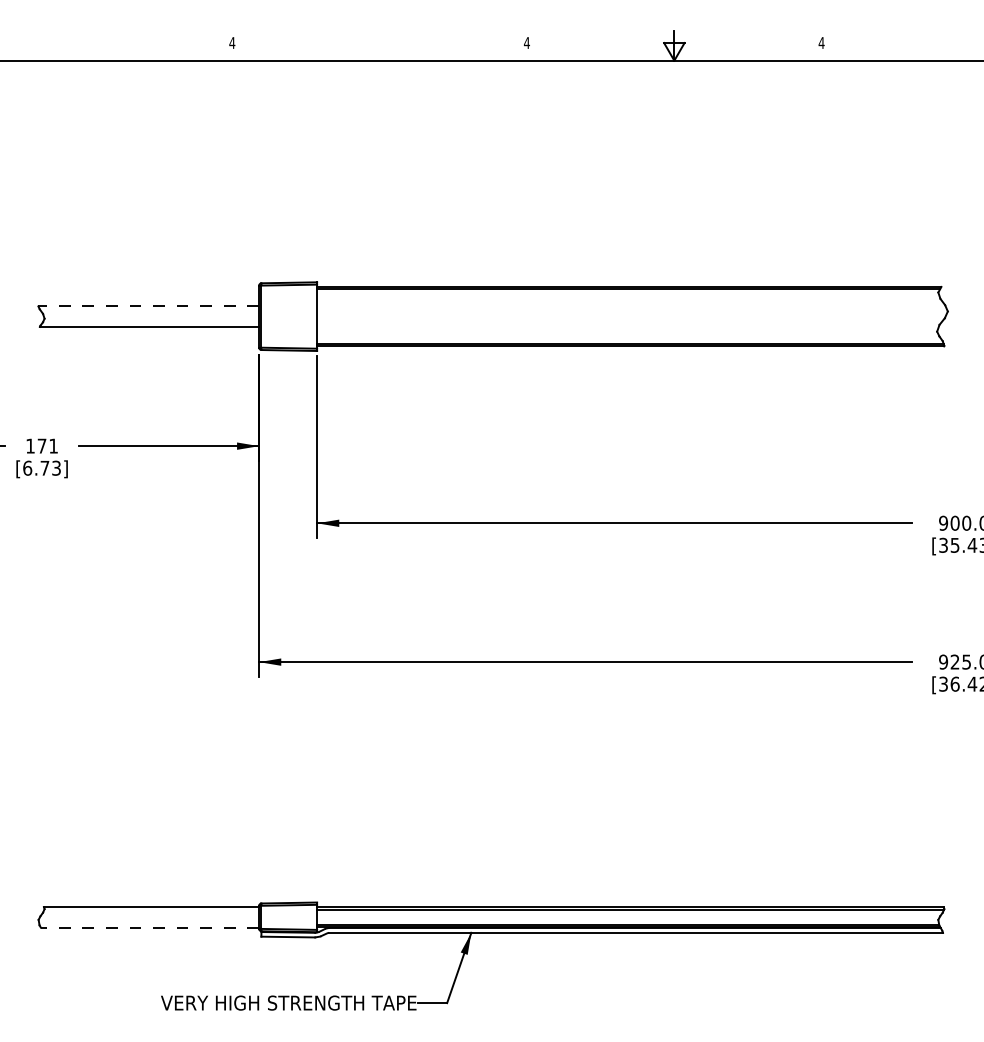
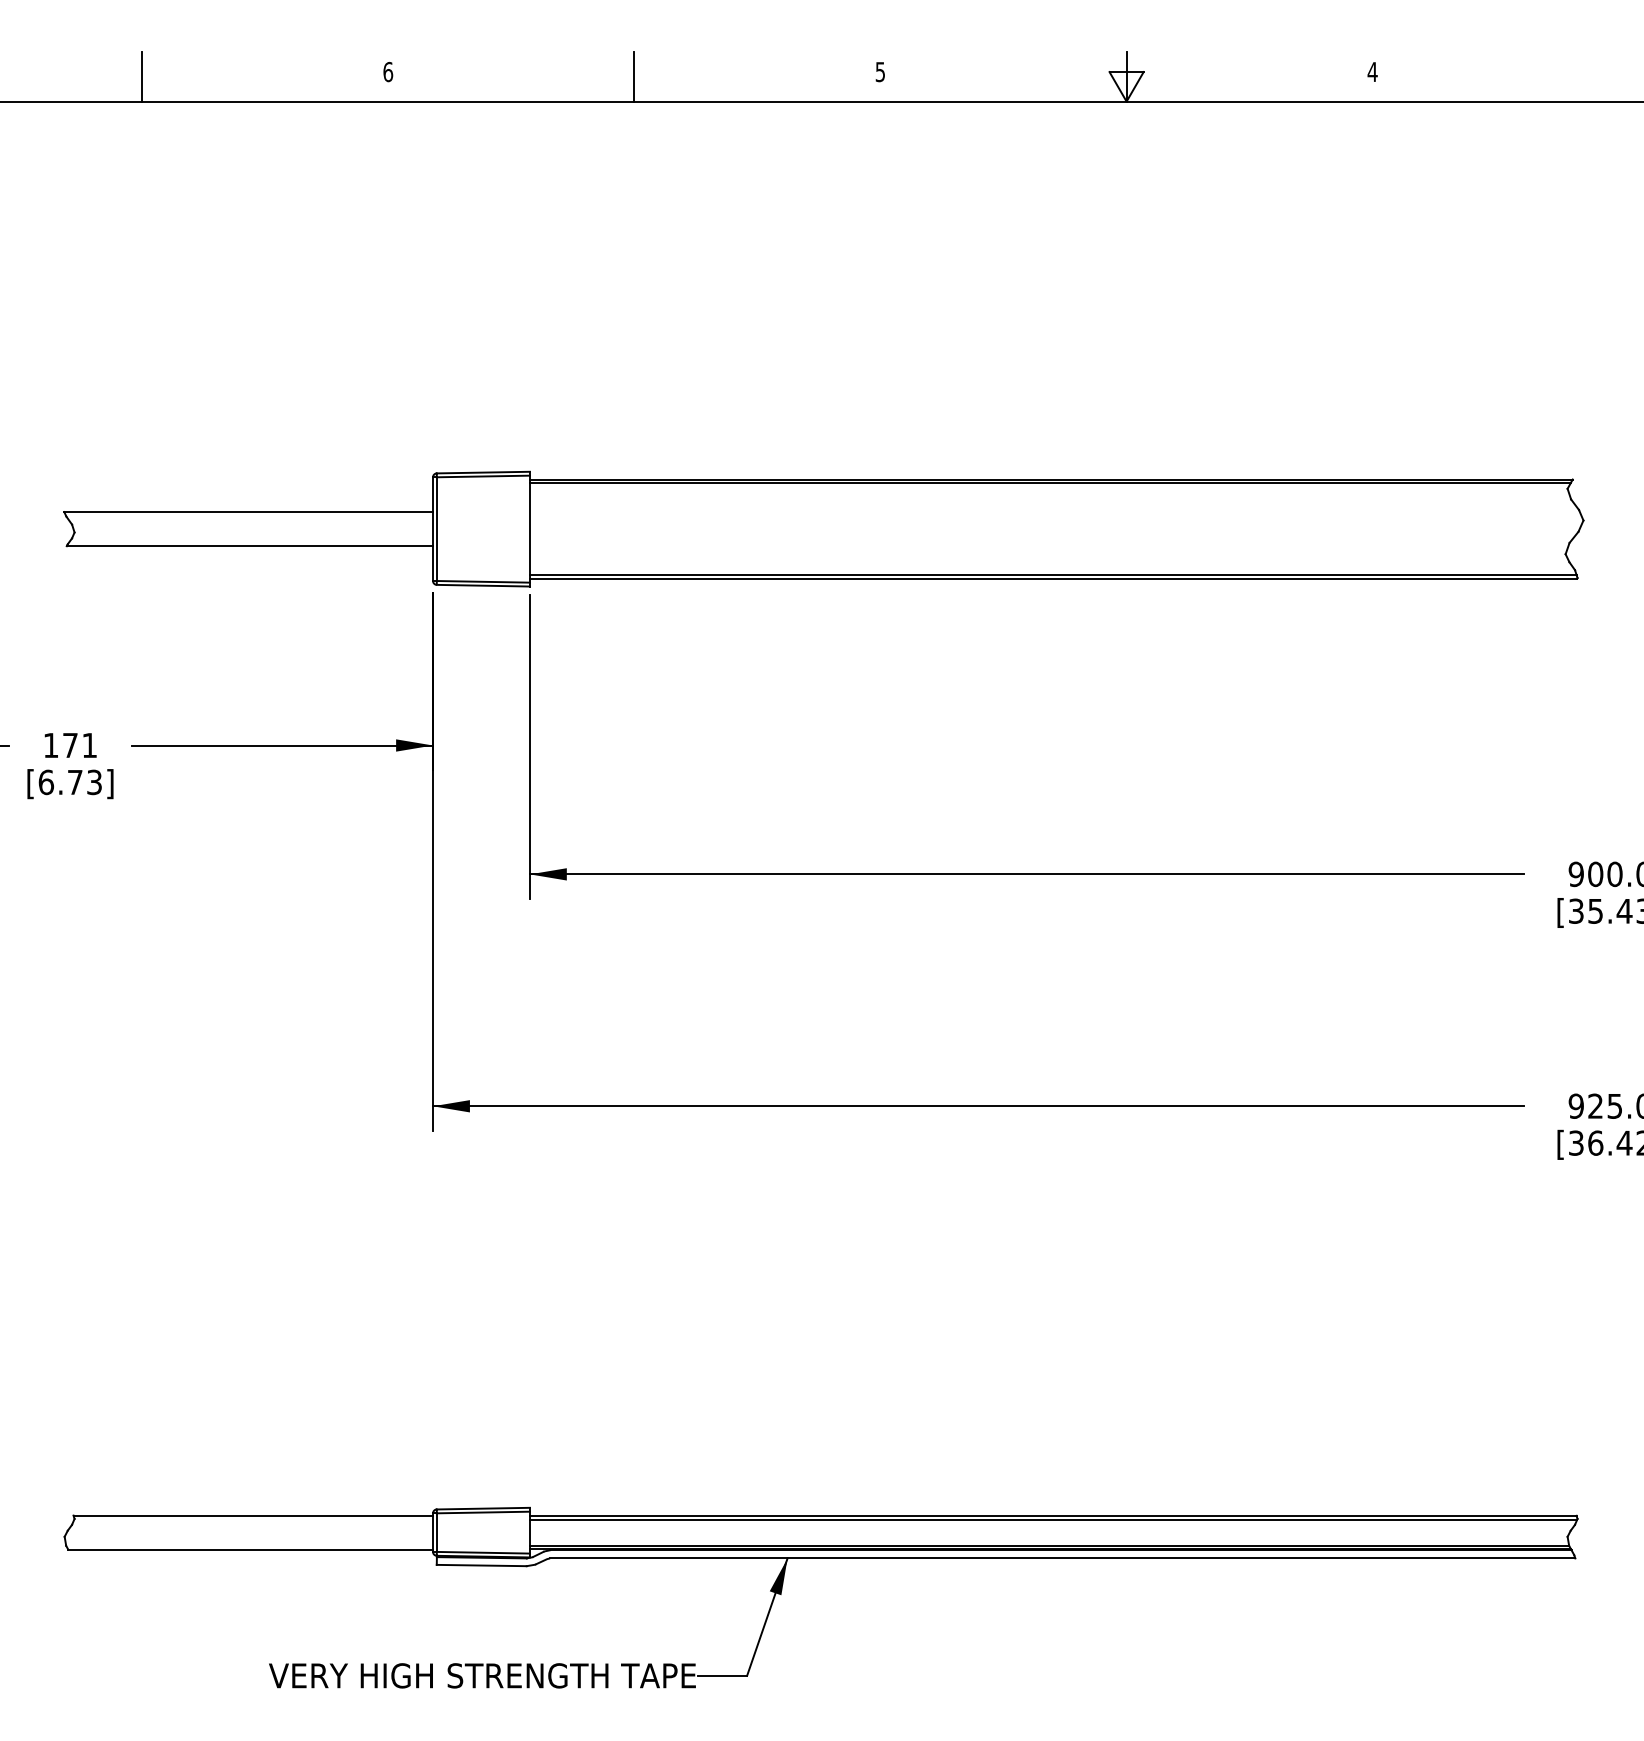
text: (232, 43) -> (388, 72), 4 -> 6
text: (526, 43) -> (879, 72), 4 -> 5
line: (85, 45) -> (142, 76), added
line: (379, 45) -> (634, 76), added
line: (148, 306) -> (248, 512), dashed -> solid
line: (149, 927) -> (249, 1549), dashed -> solid

